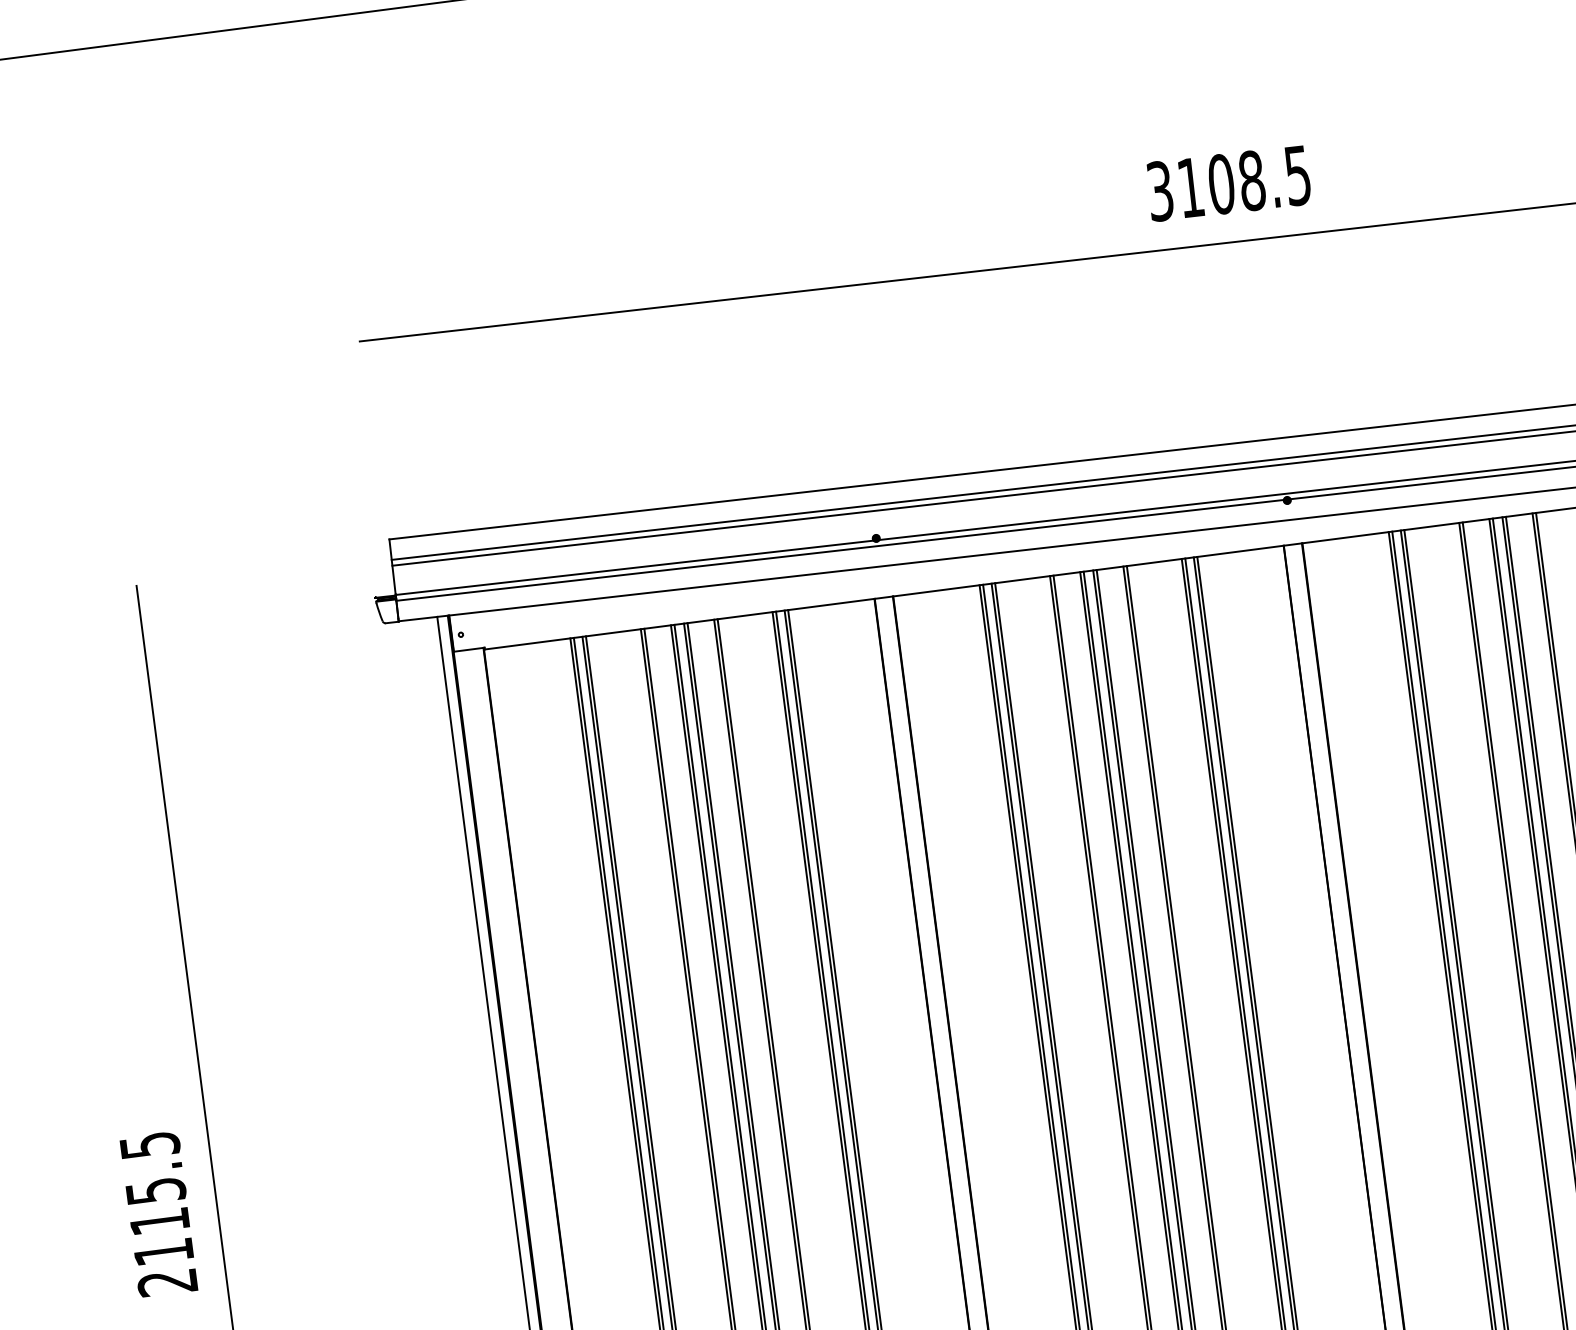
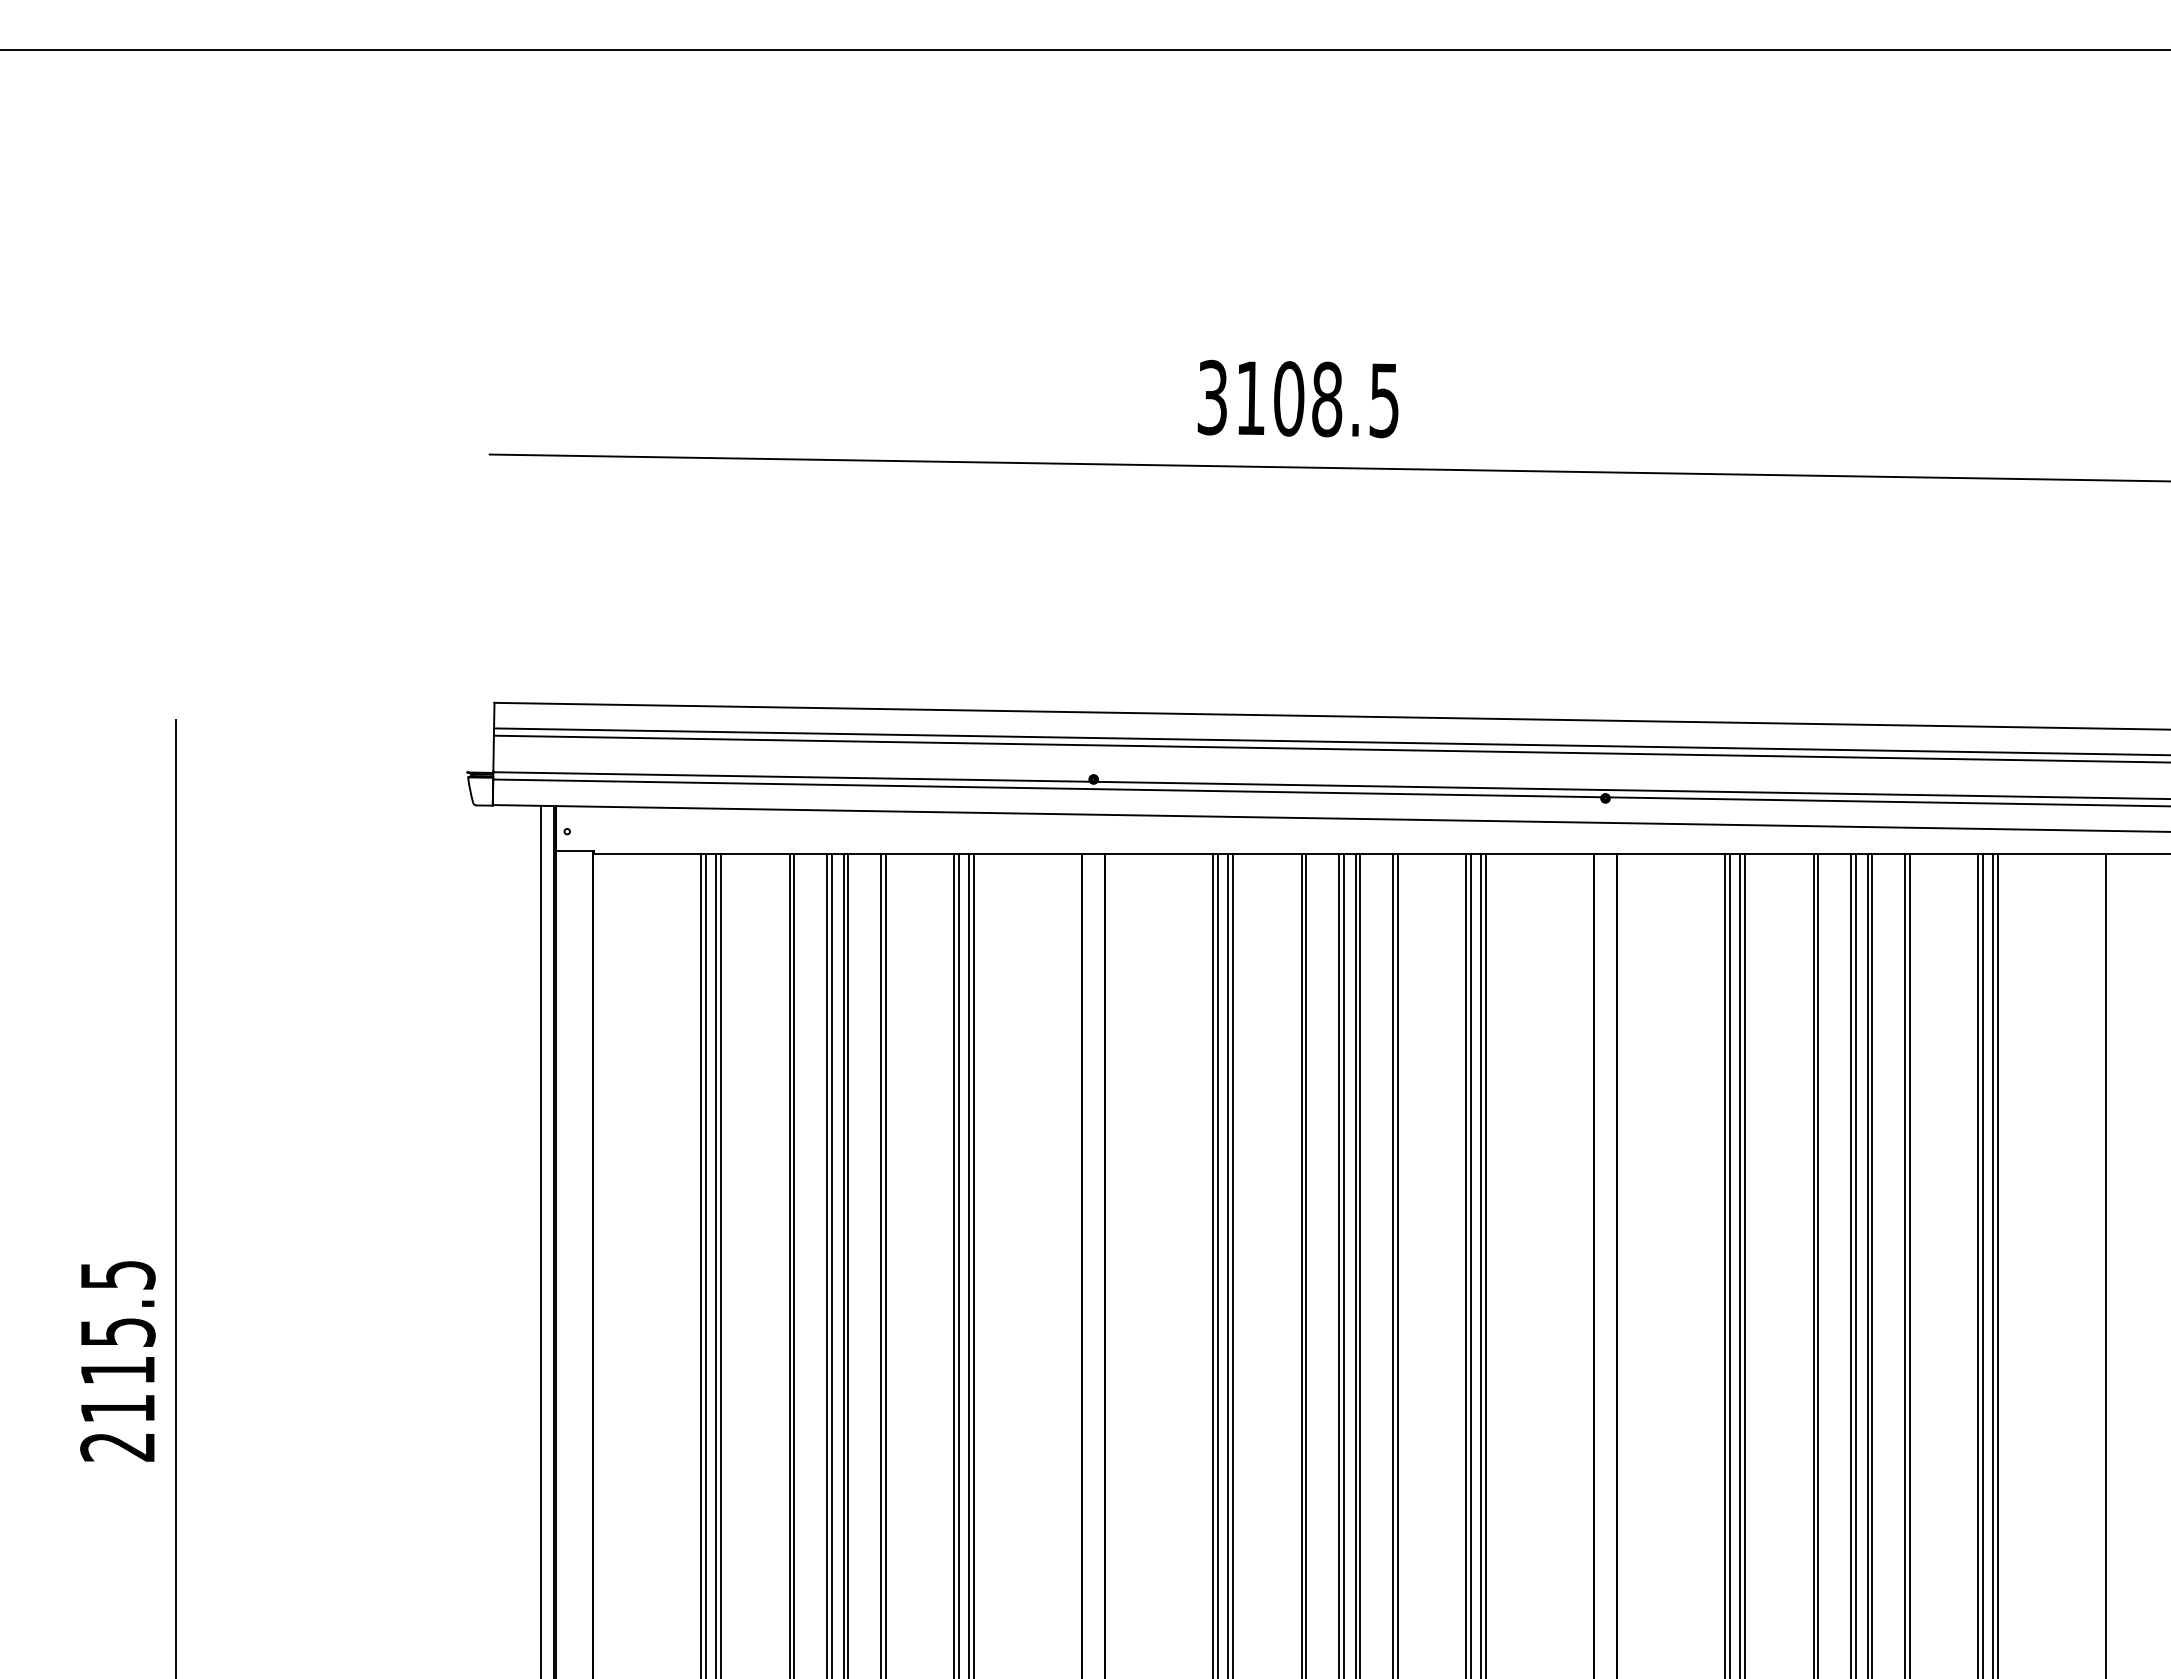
text: (1228, 183) -> (1297, 398), moved
text: (158, 1214) -> (117, 1361), moved

